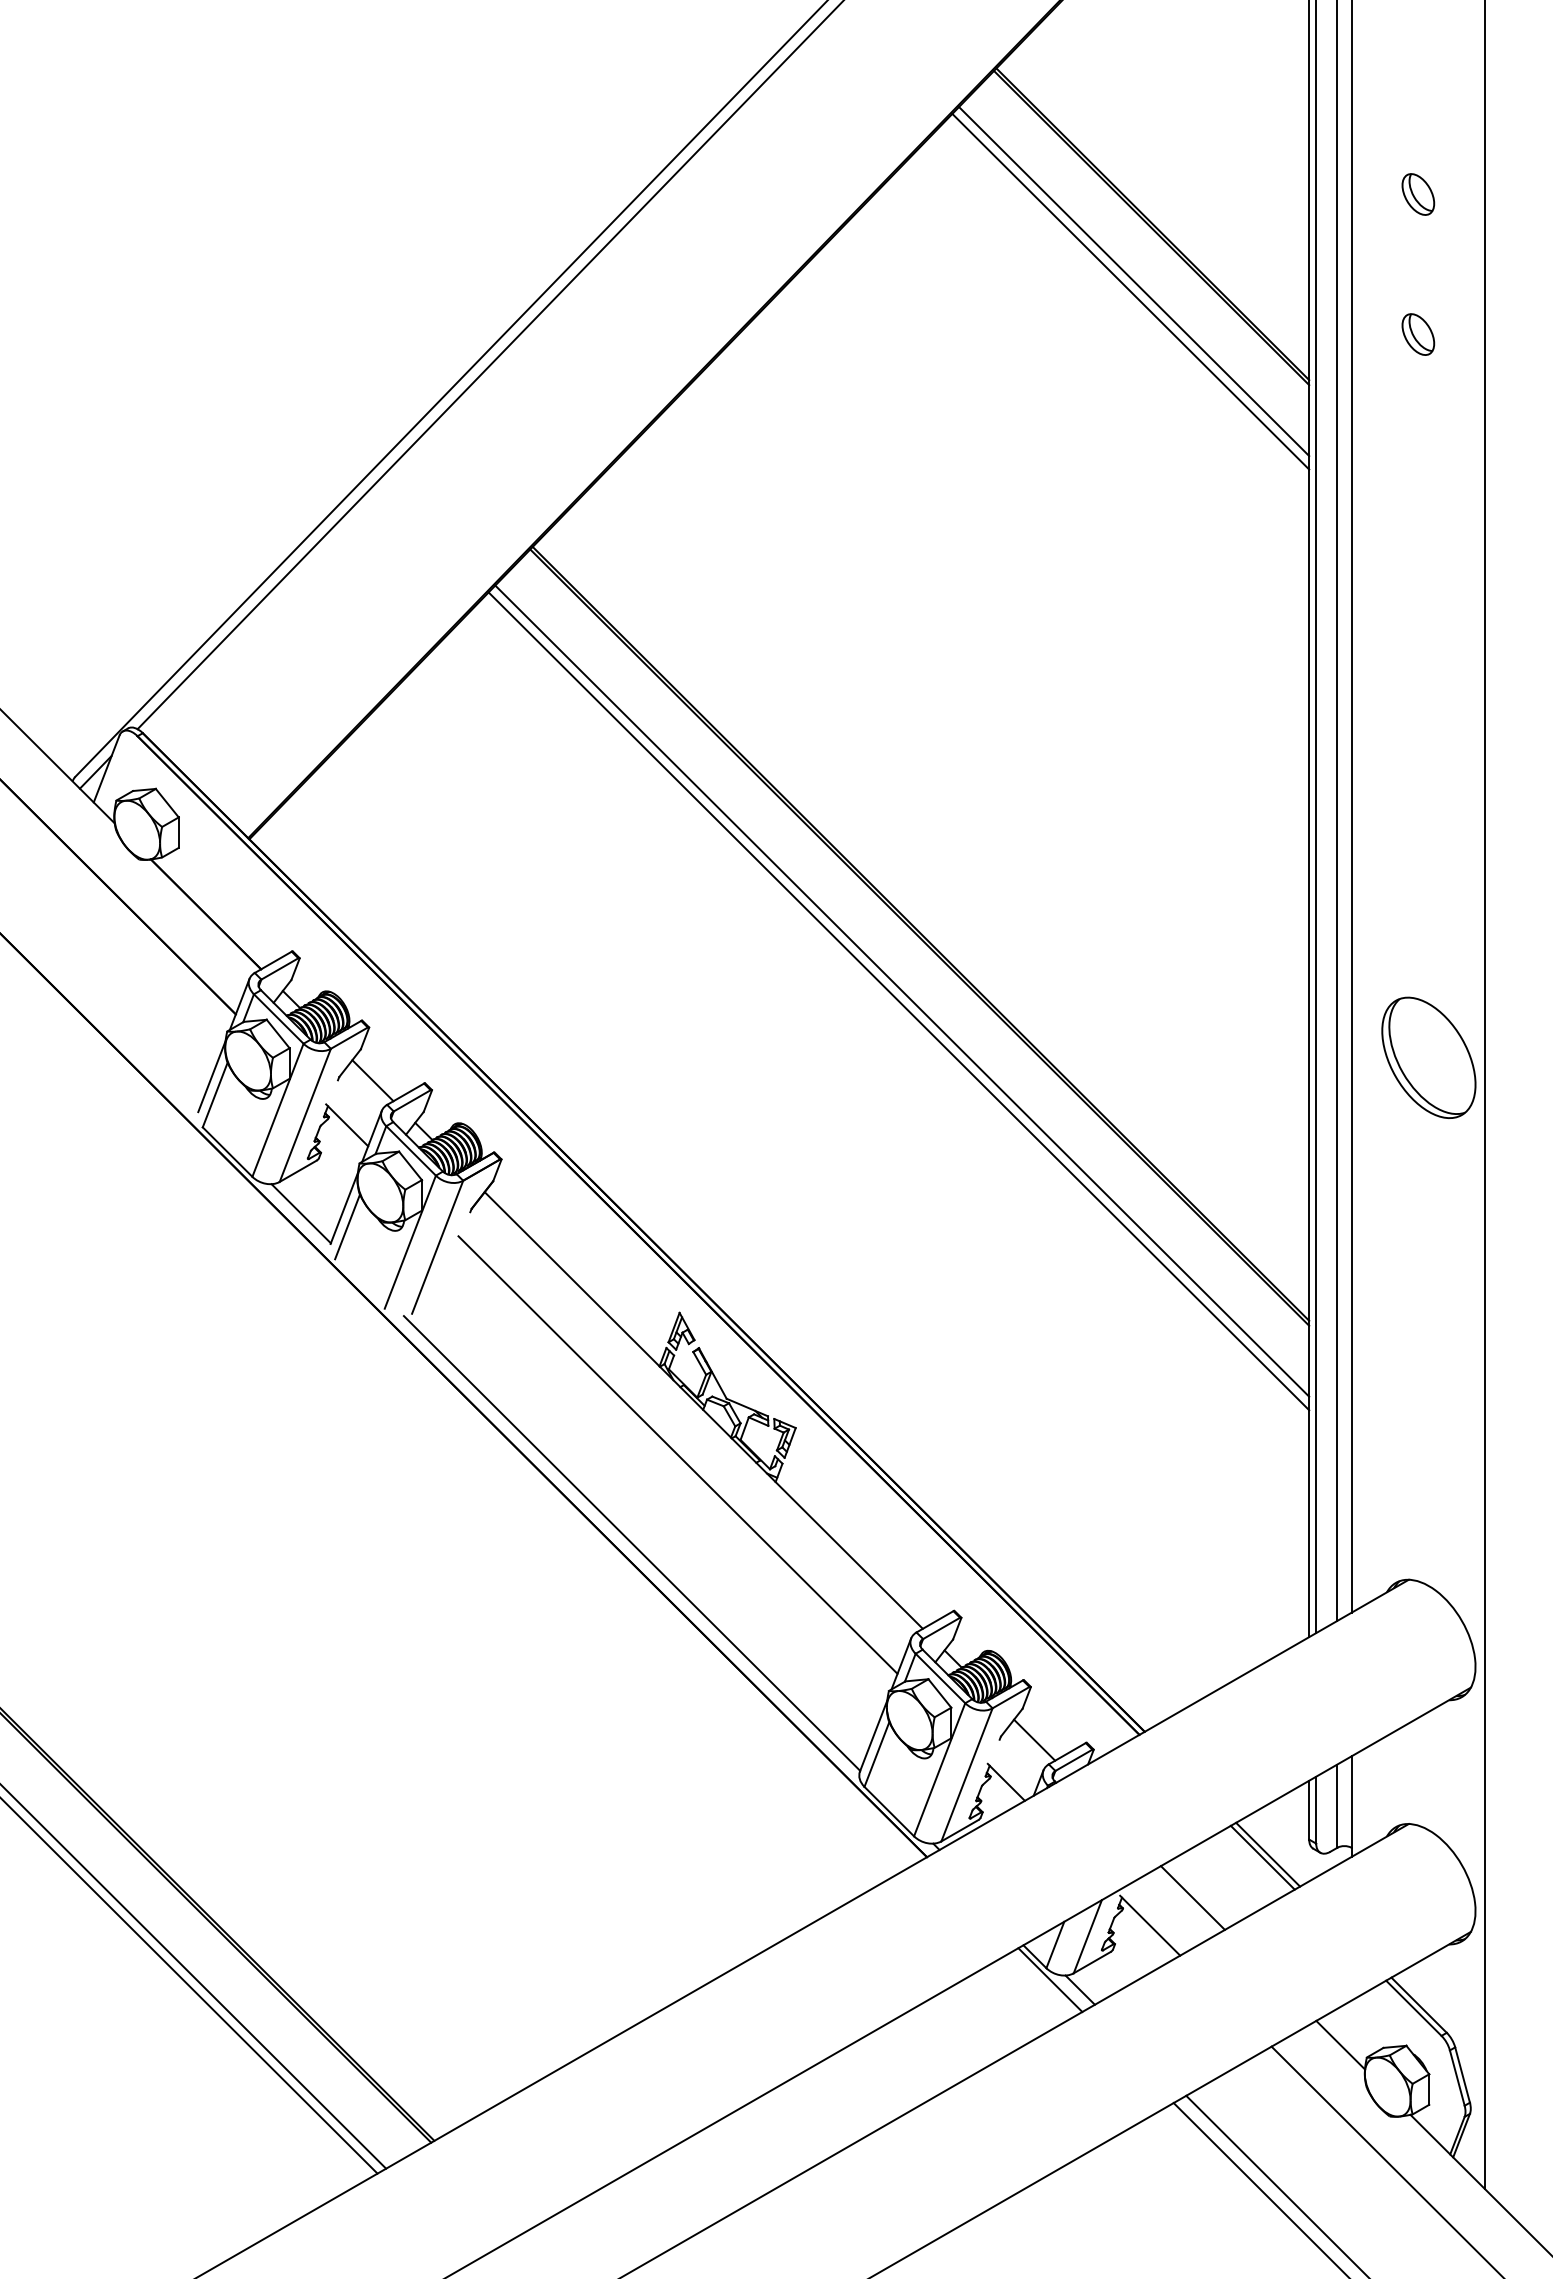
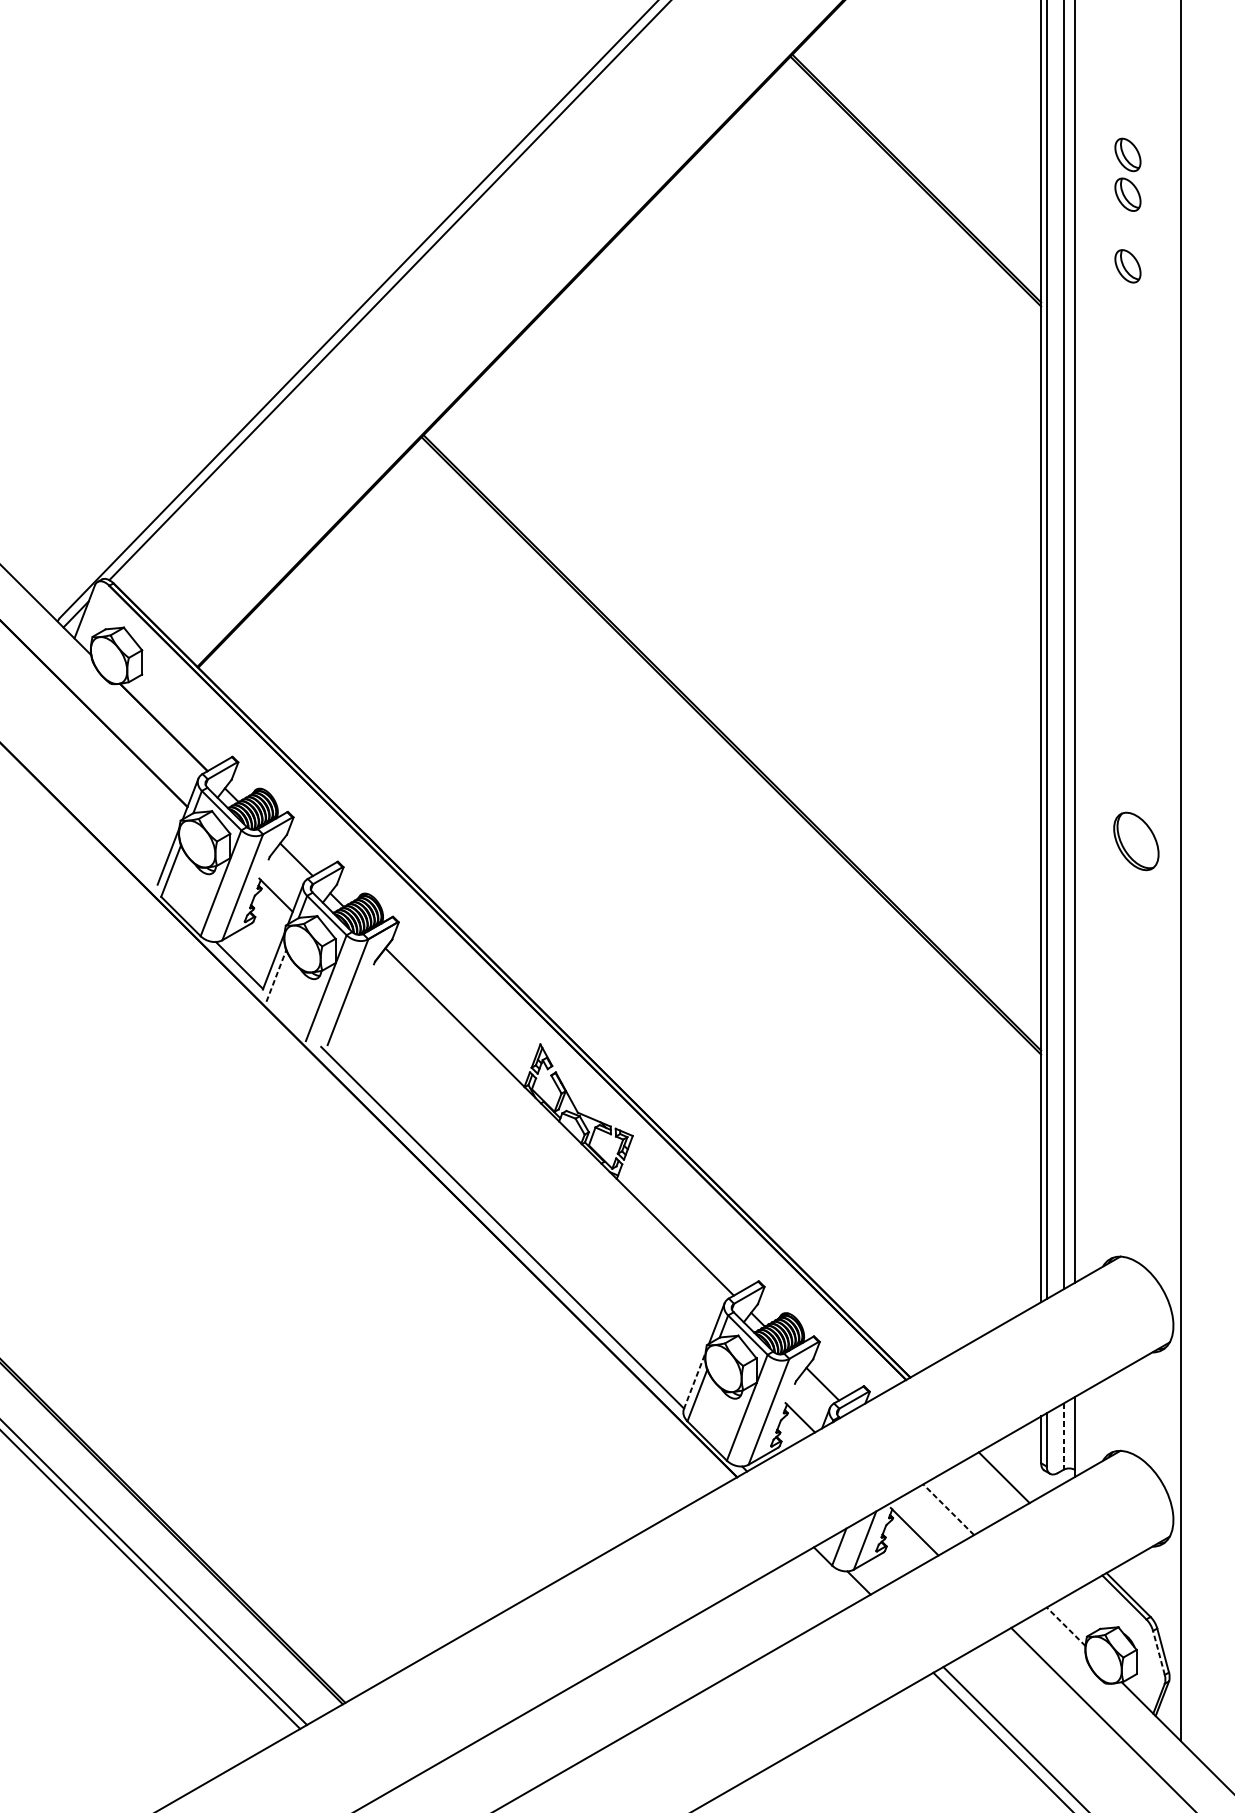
part: (1418, 244) -> (1128, 194), added
line: (1134, 281) -> (902, 224), removed
line: (1130, 291) -> (899, 232), removed
line: (902, 990) -> (717, 788), removed
line: (898, 1001) -> (714, 796), removed
part: (1428, 1057) -> (1136, 841), size x0.6
line: (347, 1226) -> (276, 975), solid -> dashed
line: (677, 1454) -> (538, 1157), removed
line: (873, 1735) -> (694, 1380), solid -> dashed
line: (1337, 1806) -> (1063, 1436), solid -> dashed
line: (1268, 1854) -> (1008, 1475), removed
line: (1192, 1897) -> (948, 1509), solid -> dashed
line: (1050, 1979) -> (835, 1574), removed
line: (1340, 2044) -> (1066, 1626), solid -> dashed
line: (1457, 2078) -> (1159, 1653), solid -> dashed

